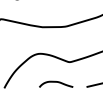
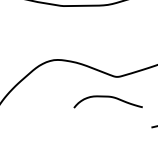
curve: (56, 82) -> (108, 97), moved

